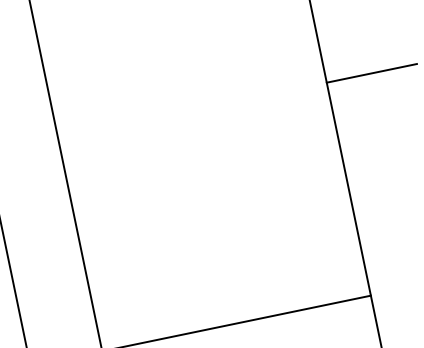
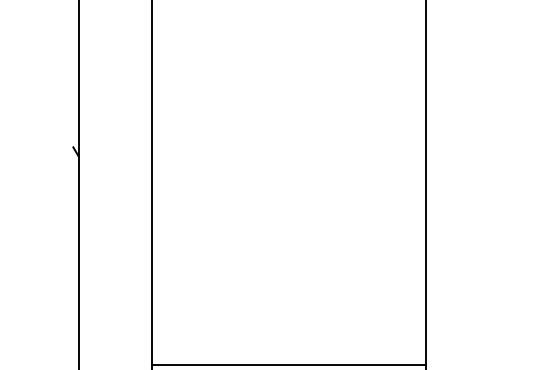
line: (372, 73) -> (472, 147), removed

